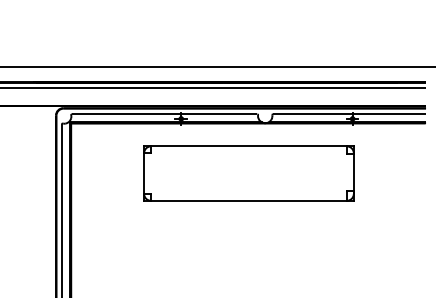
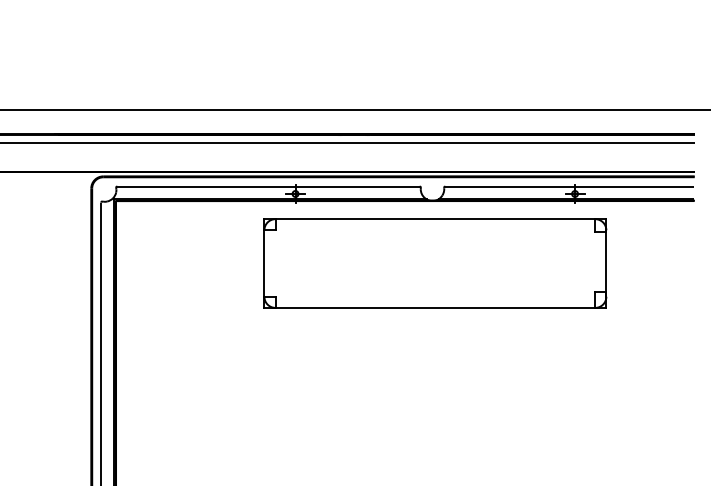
part: (248, 173) -> (434, 263), moved

